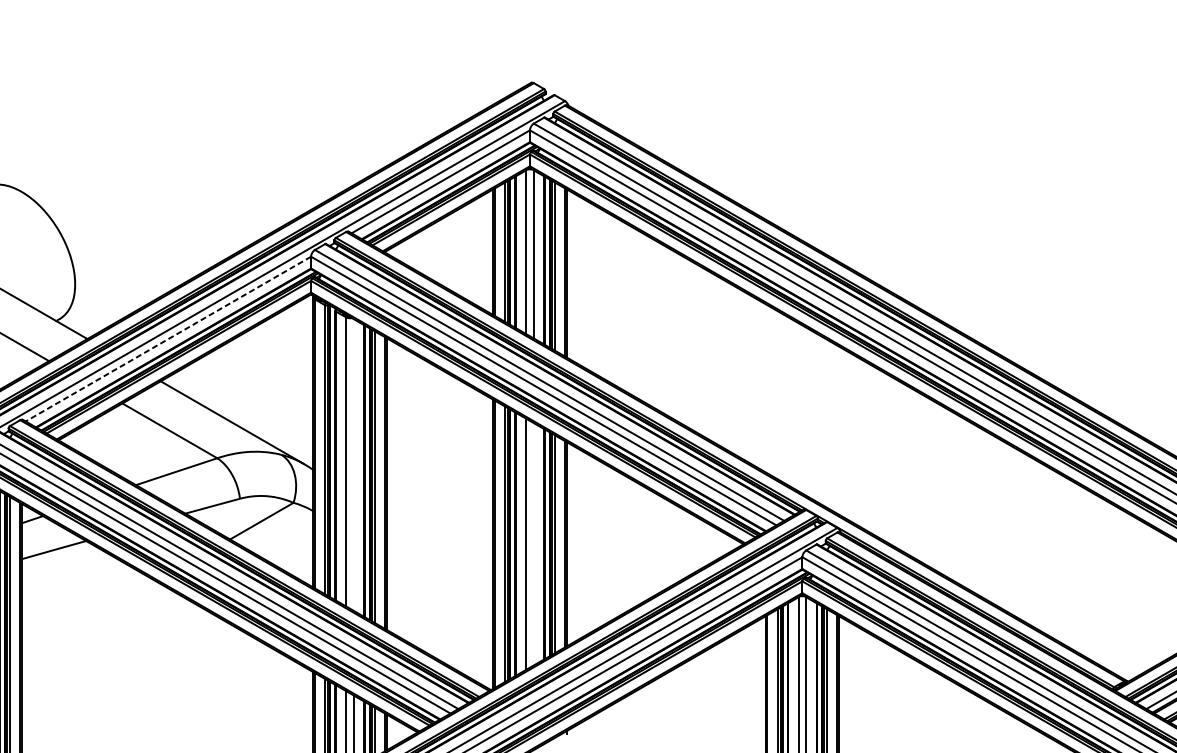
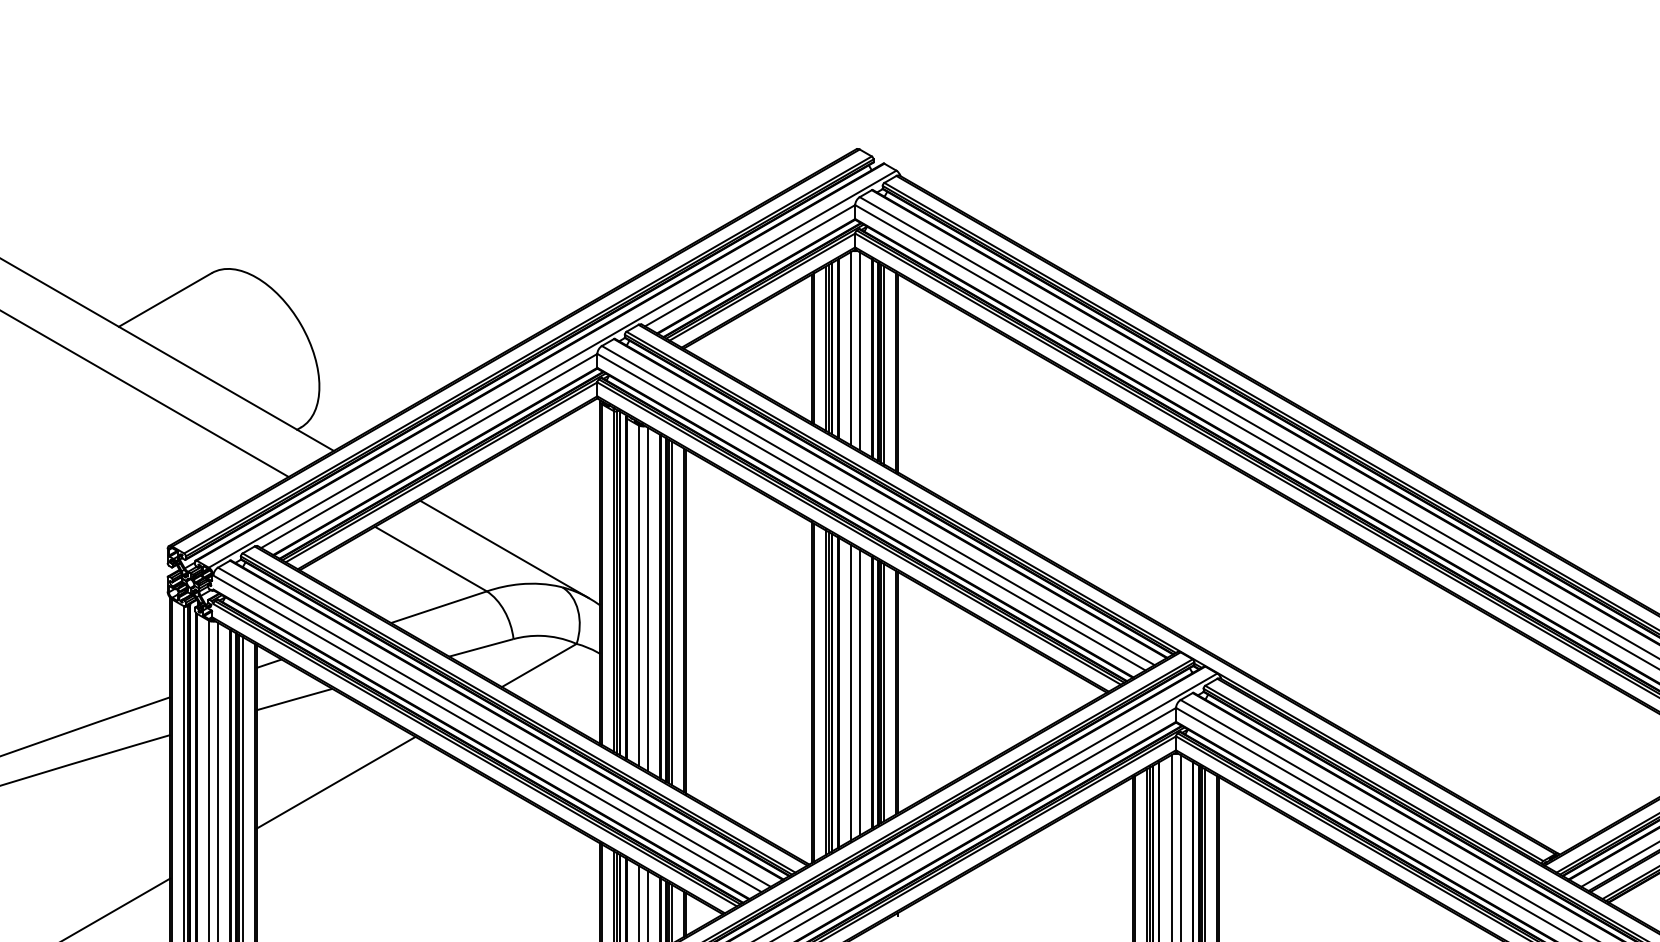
line: (167, 339) -> (428, 451), dashed -> solid
line: (353, 465) -> (647, 599), added
line: (533, 544) -> (859, 692), added
line: (88, 620) -> (335, 782), added

